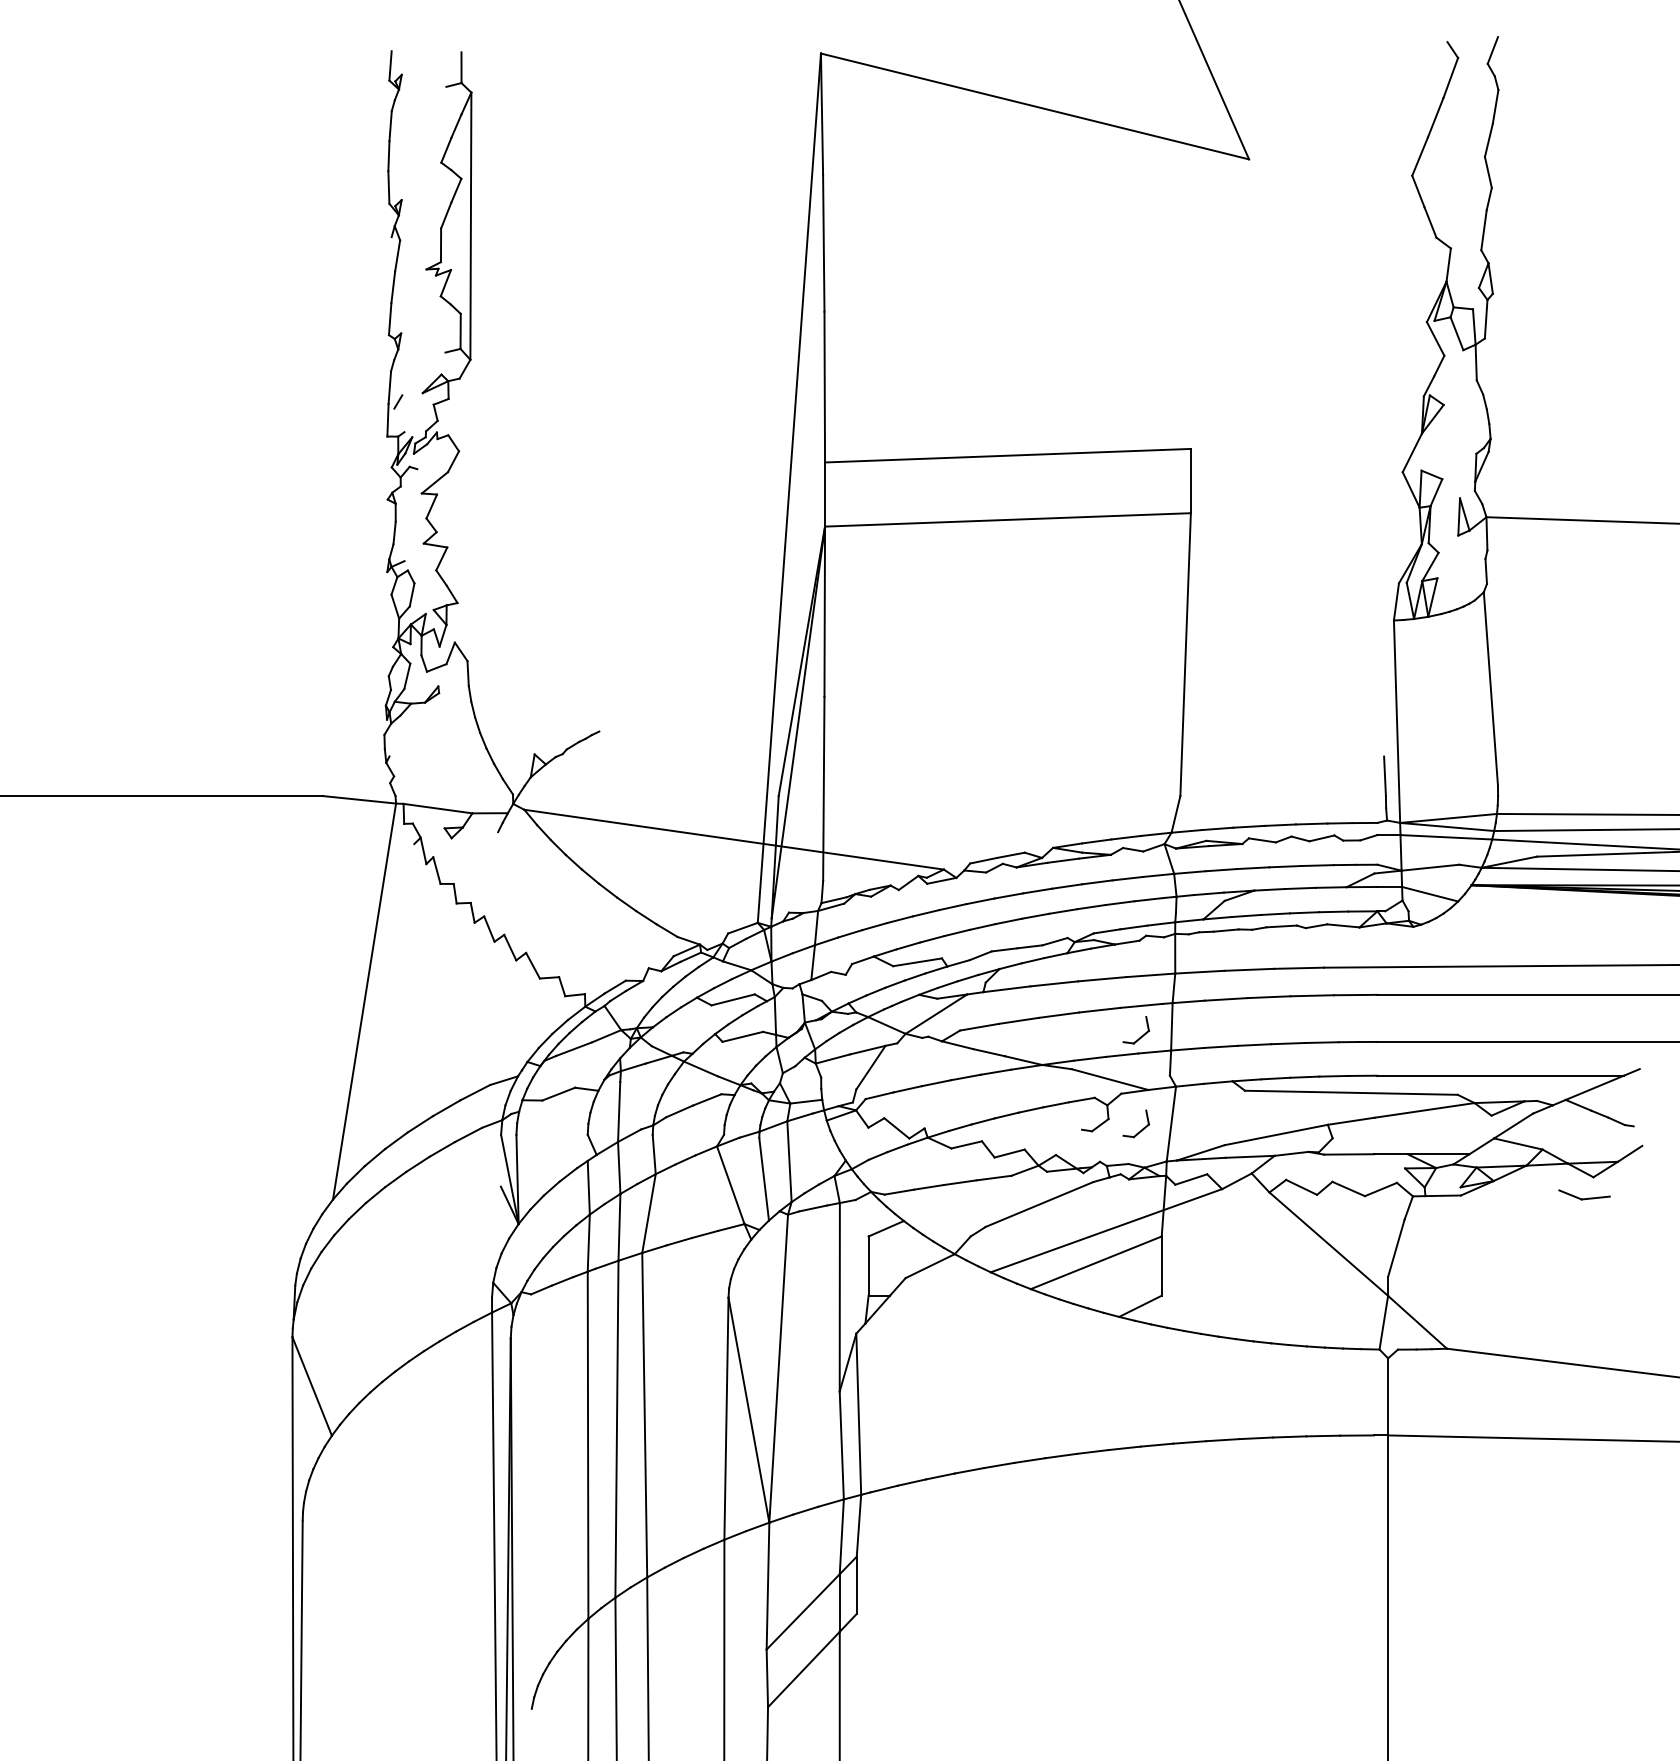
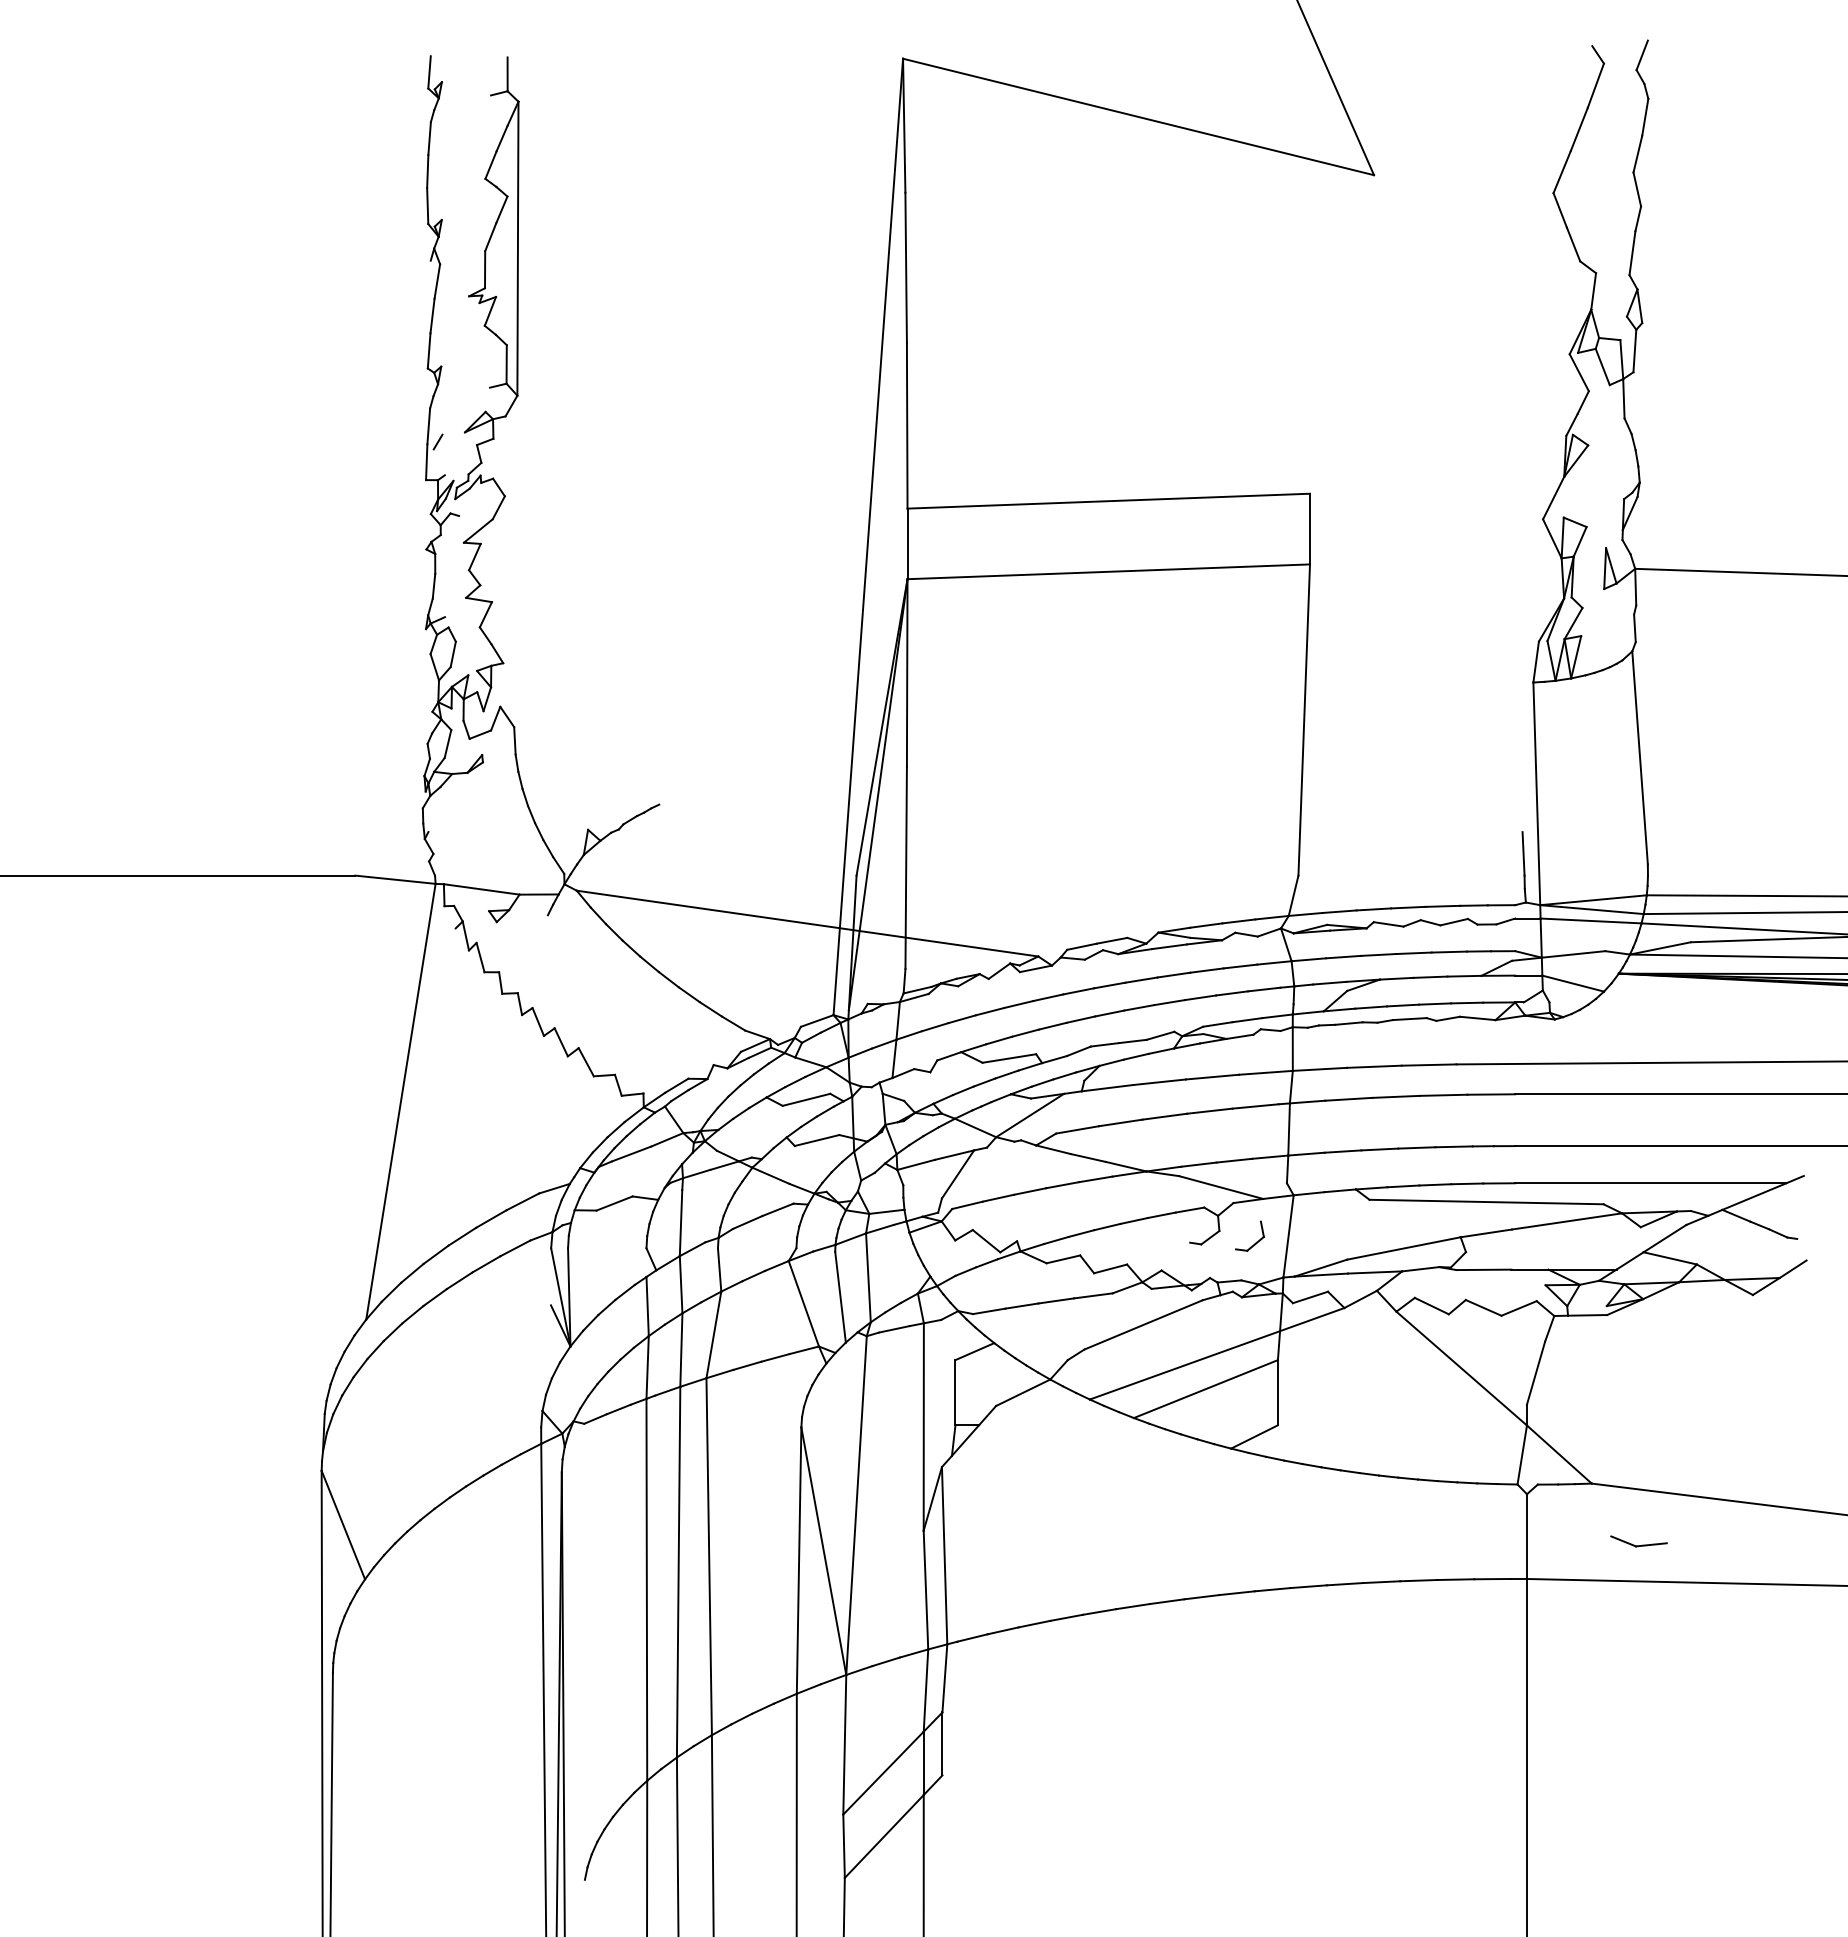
part: (1142, 1035) -> (1256, 1138), removed
part: (1584, 1195) -> (1638, 1541), moved

